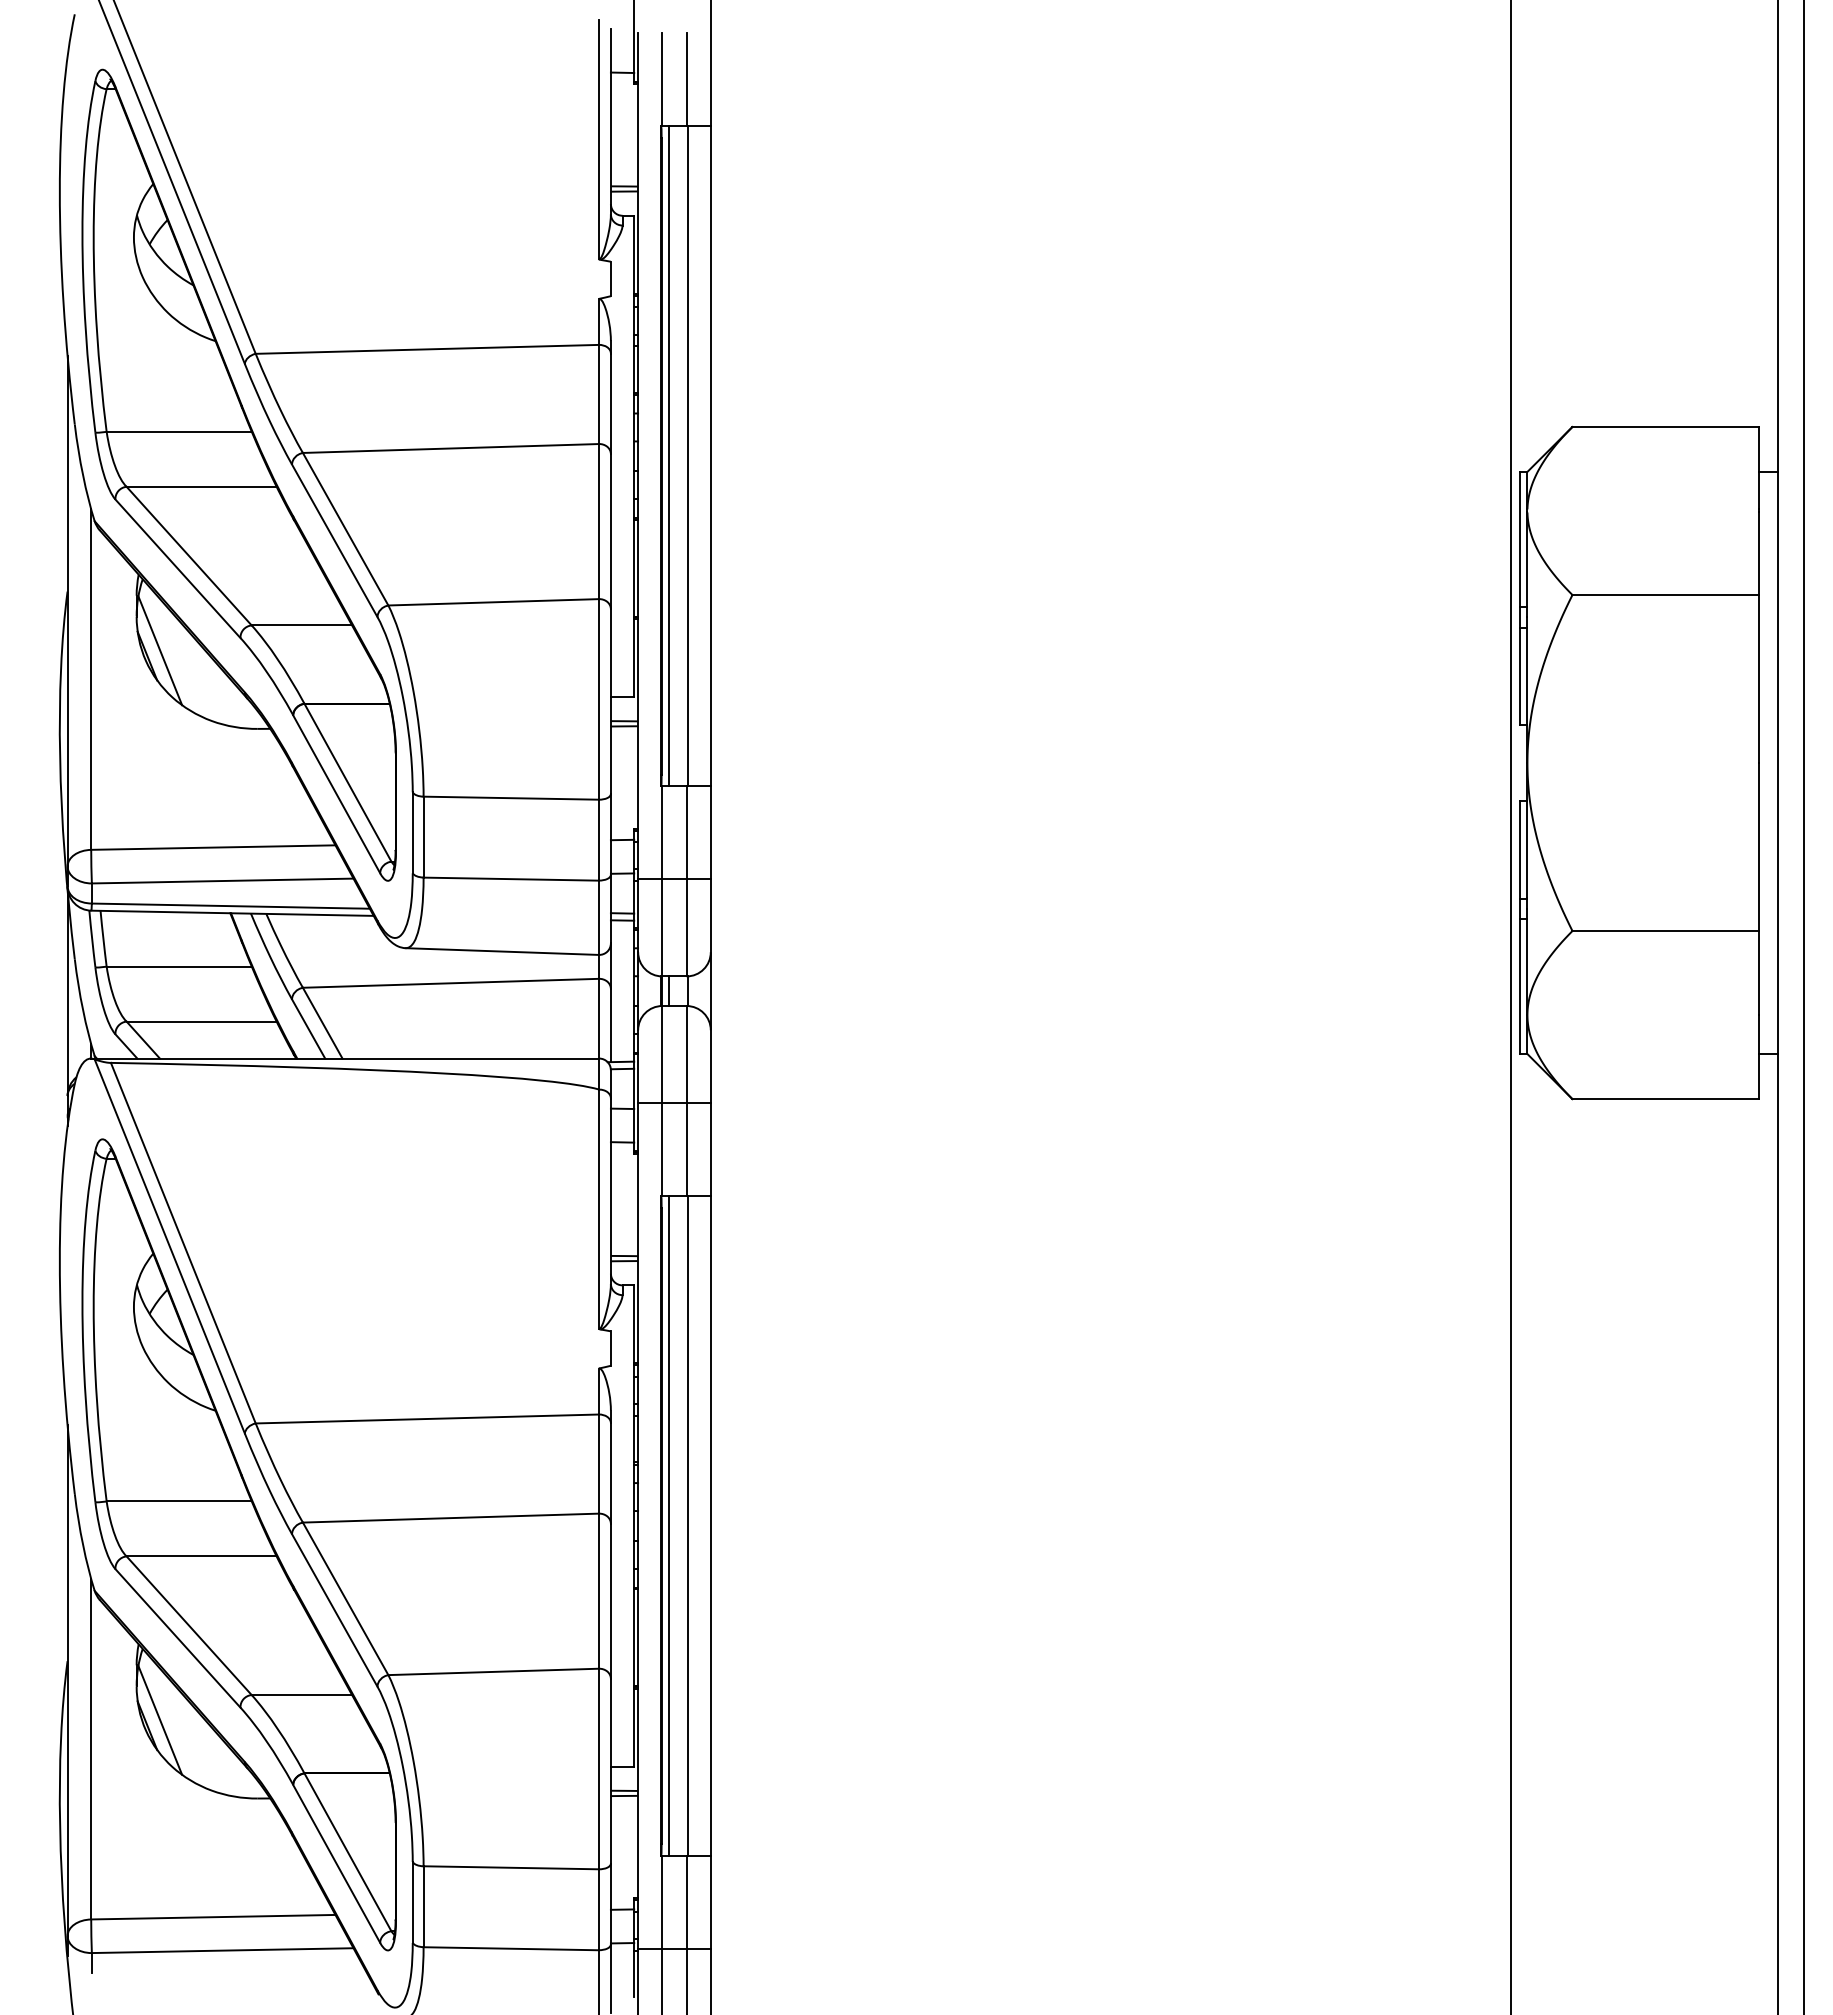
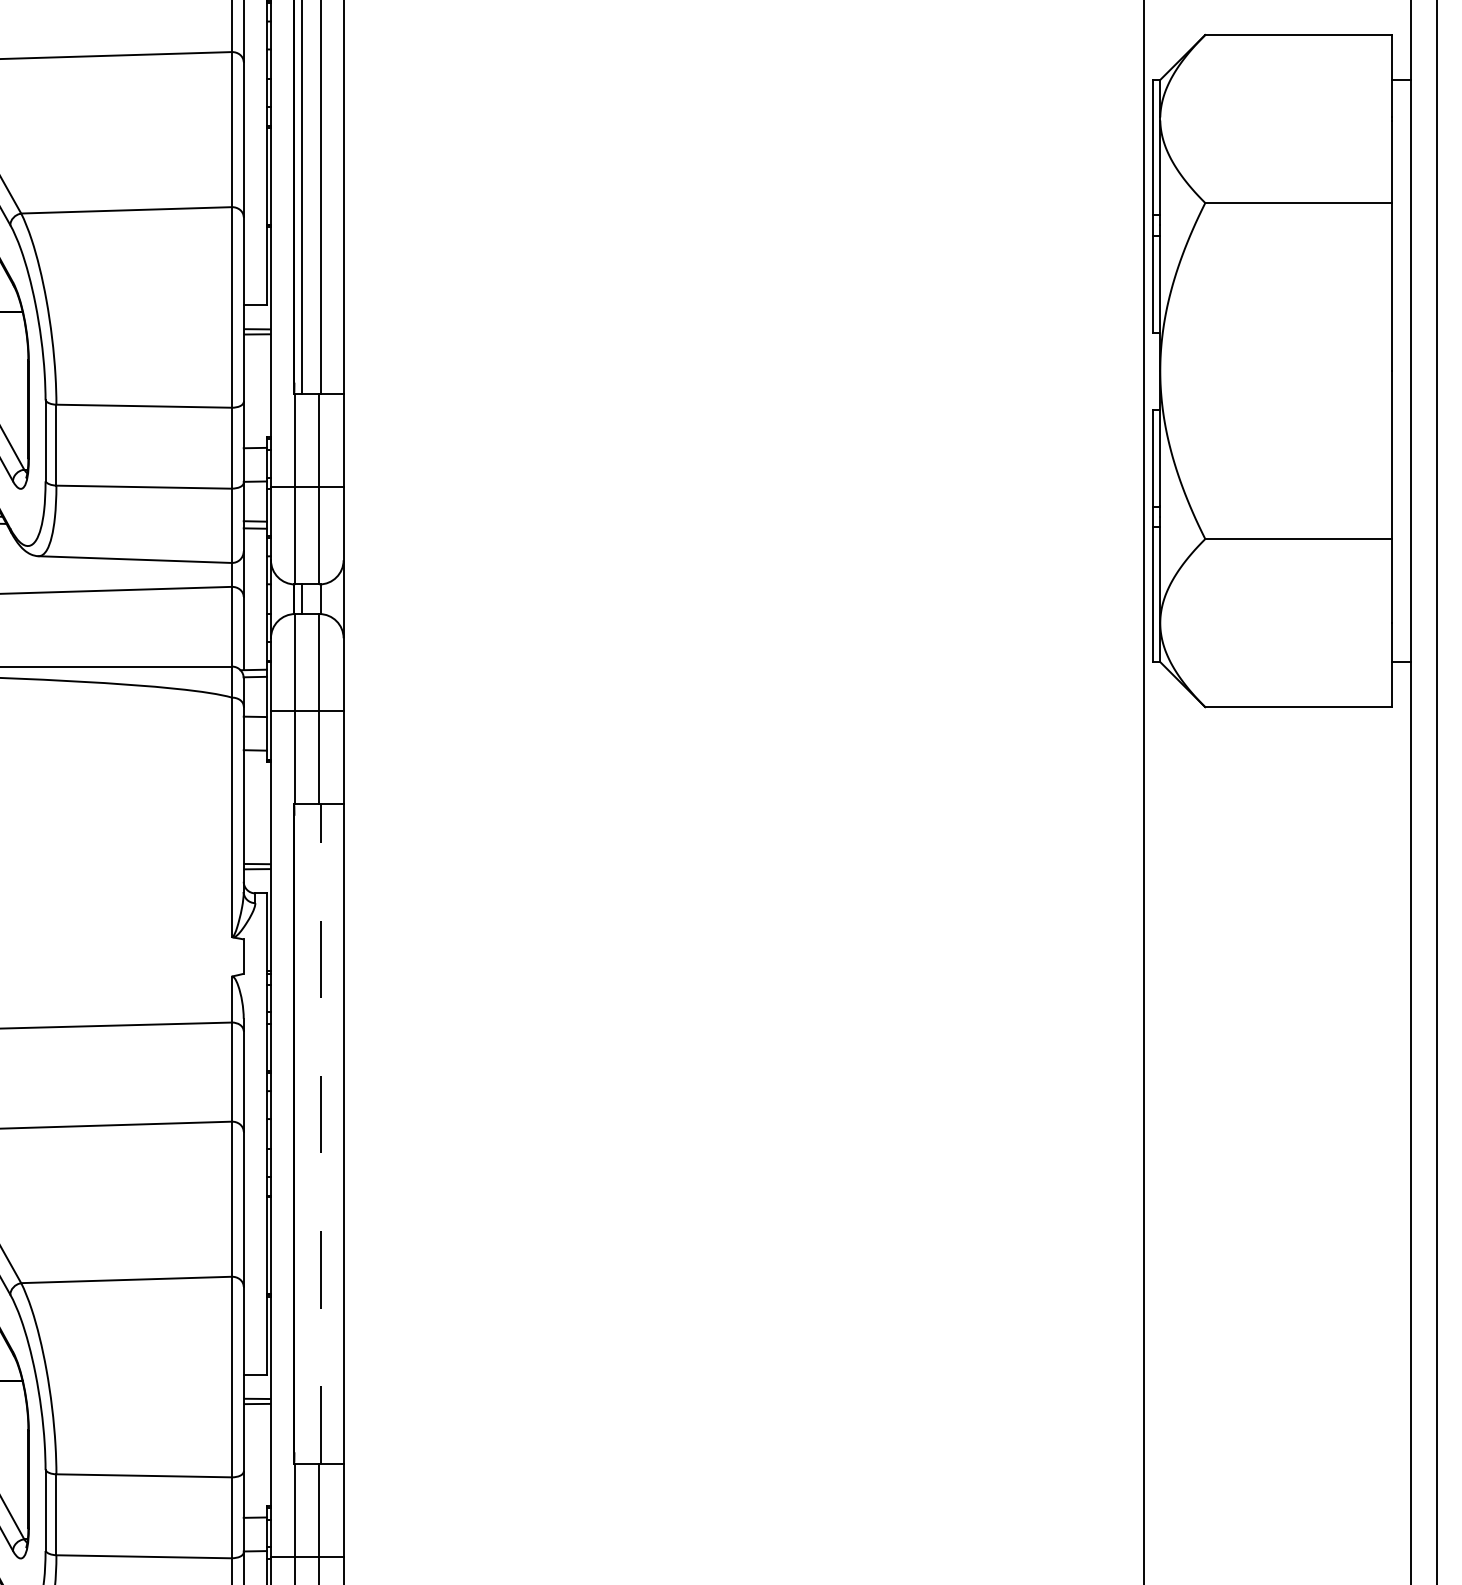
line: (668, 1525) -> (301, 1133), removed
line: (687, 1525) -> (320, 1133), solid -> dashed

